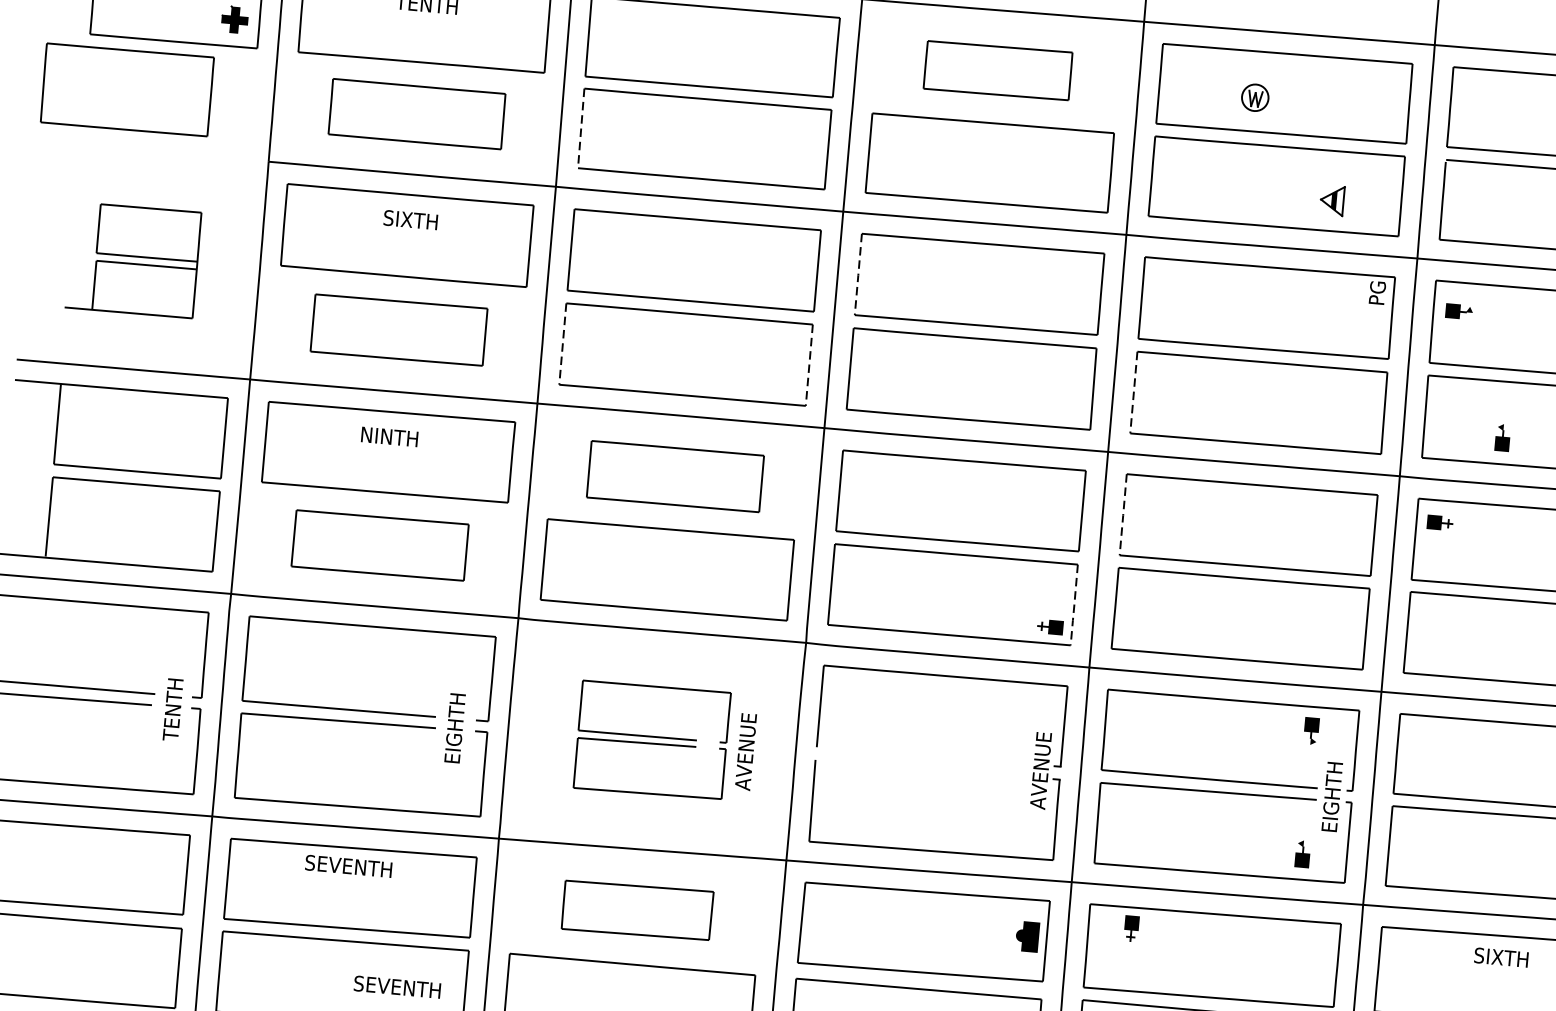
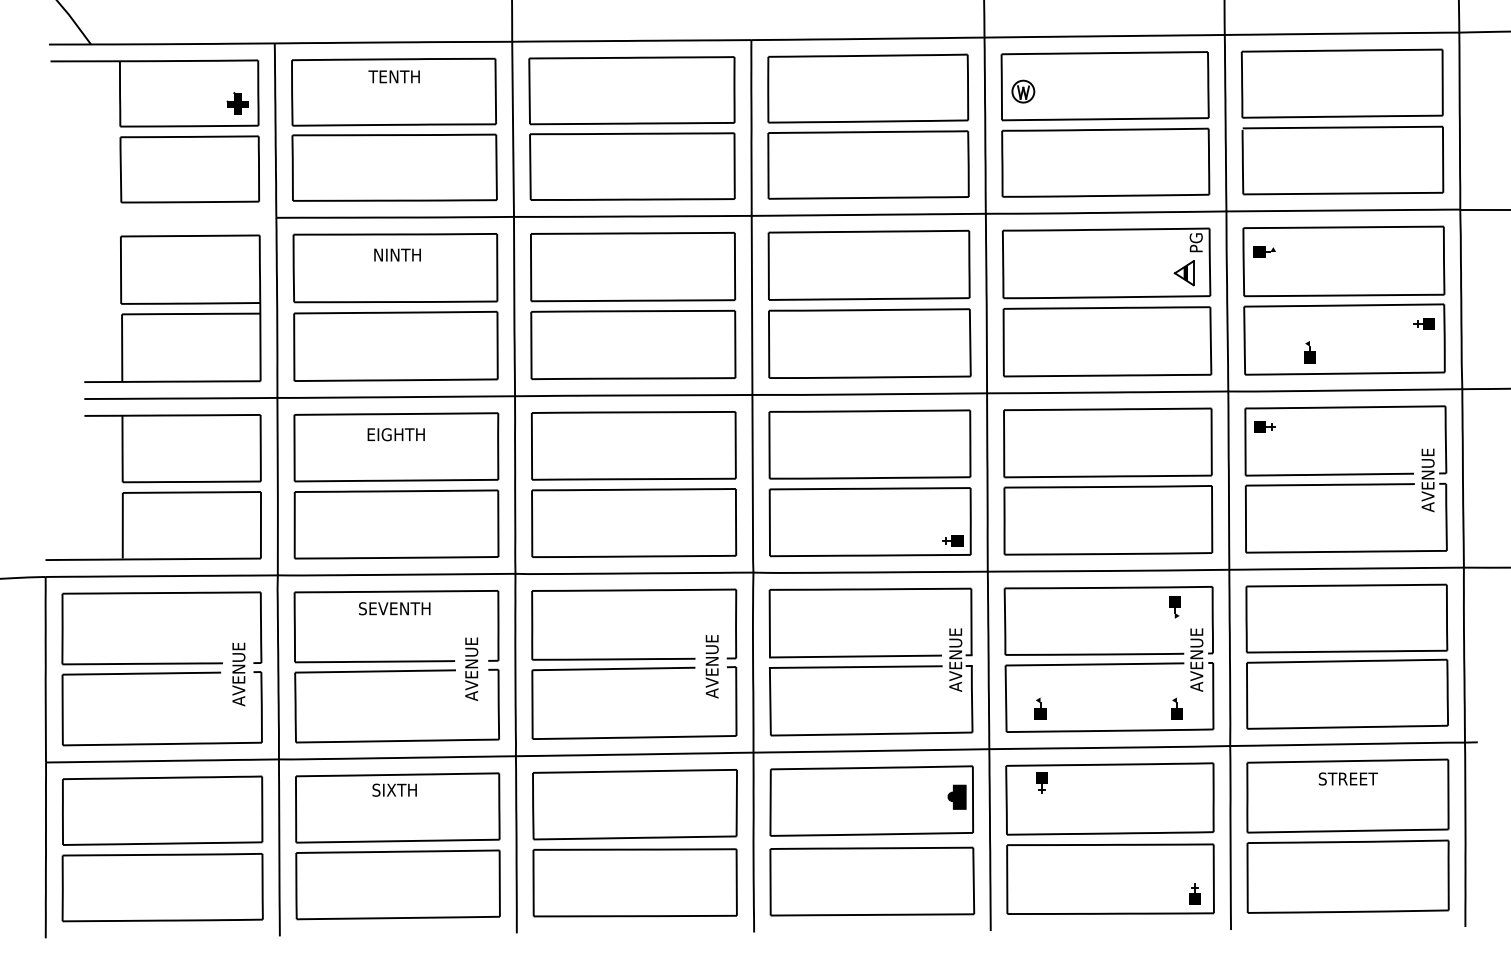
part: (998, 70) -> (868, 88), size x1.67
part: (126, 89) -> (189, 169), moved
part: (1255, 97) -> (1023, 91), moved
part: (416, 113) -> (394, 167), size x1.43
line: (581, 128) -> (530, 167), dashed -> solid
part: (1331, 200) -> (1183, 273), moved
text: (411, 219) -> (397, 254), SIXTH -> NINTH
part: (133, 259) -> (172, 308), size x1.67
line: (857, 275) -> (768, 267), dashed -> solid
part: (398, 329) -> (395, 345), size x1.43
line: (562, 344) -> (531, 345), dashed -> solid
line: (809, 364) -> (735, 343), dashed -> solid
line: (1133, 392) -> (1003, 342), dashed -> solid
text: (388, 436) -> (395, 434), NINTH -> EIGHTH
part: (675, 476) -> (633, 445), size x1.43
line: (1123, 514) -> (1004, 443), dashed -> solid
part: (380, 545) -> (396, 524), size x1.43
line: (1074, 604) -> (970, 521), dashed -> solid
text: (172, 709) -> (238, 674), TENTH -> AVENUE
text: (454, 728) -> (471, 669), EIGHTH -> AVENUE
part: (652, 739) -> (634, 663), size x1.67
line: (920, 755) -> (855, 656), added
line: (919, 767) -> (855, 666), added
text: (1331, 796) -> (1196, 659), EIGHTH -> AVENUE
part: (1138, 838) -> (1040, 708), added
text: (348, 865) -> (394, 789), SEVENTH -> SIXTH
part: (636, 909) -> (634, 804), size x1.67
text: (1501, 956) -> (1347, 778), SIXTH -> STREET
text: (397, 986) -> (394, 608), moved

